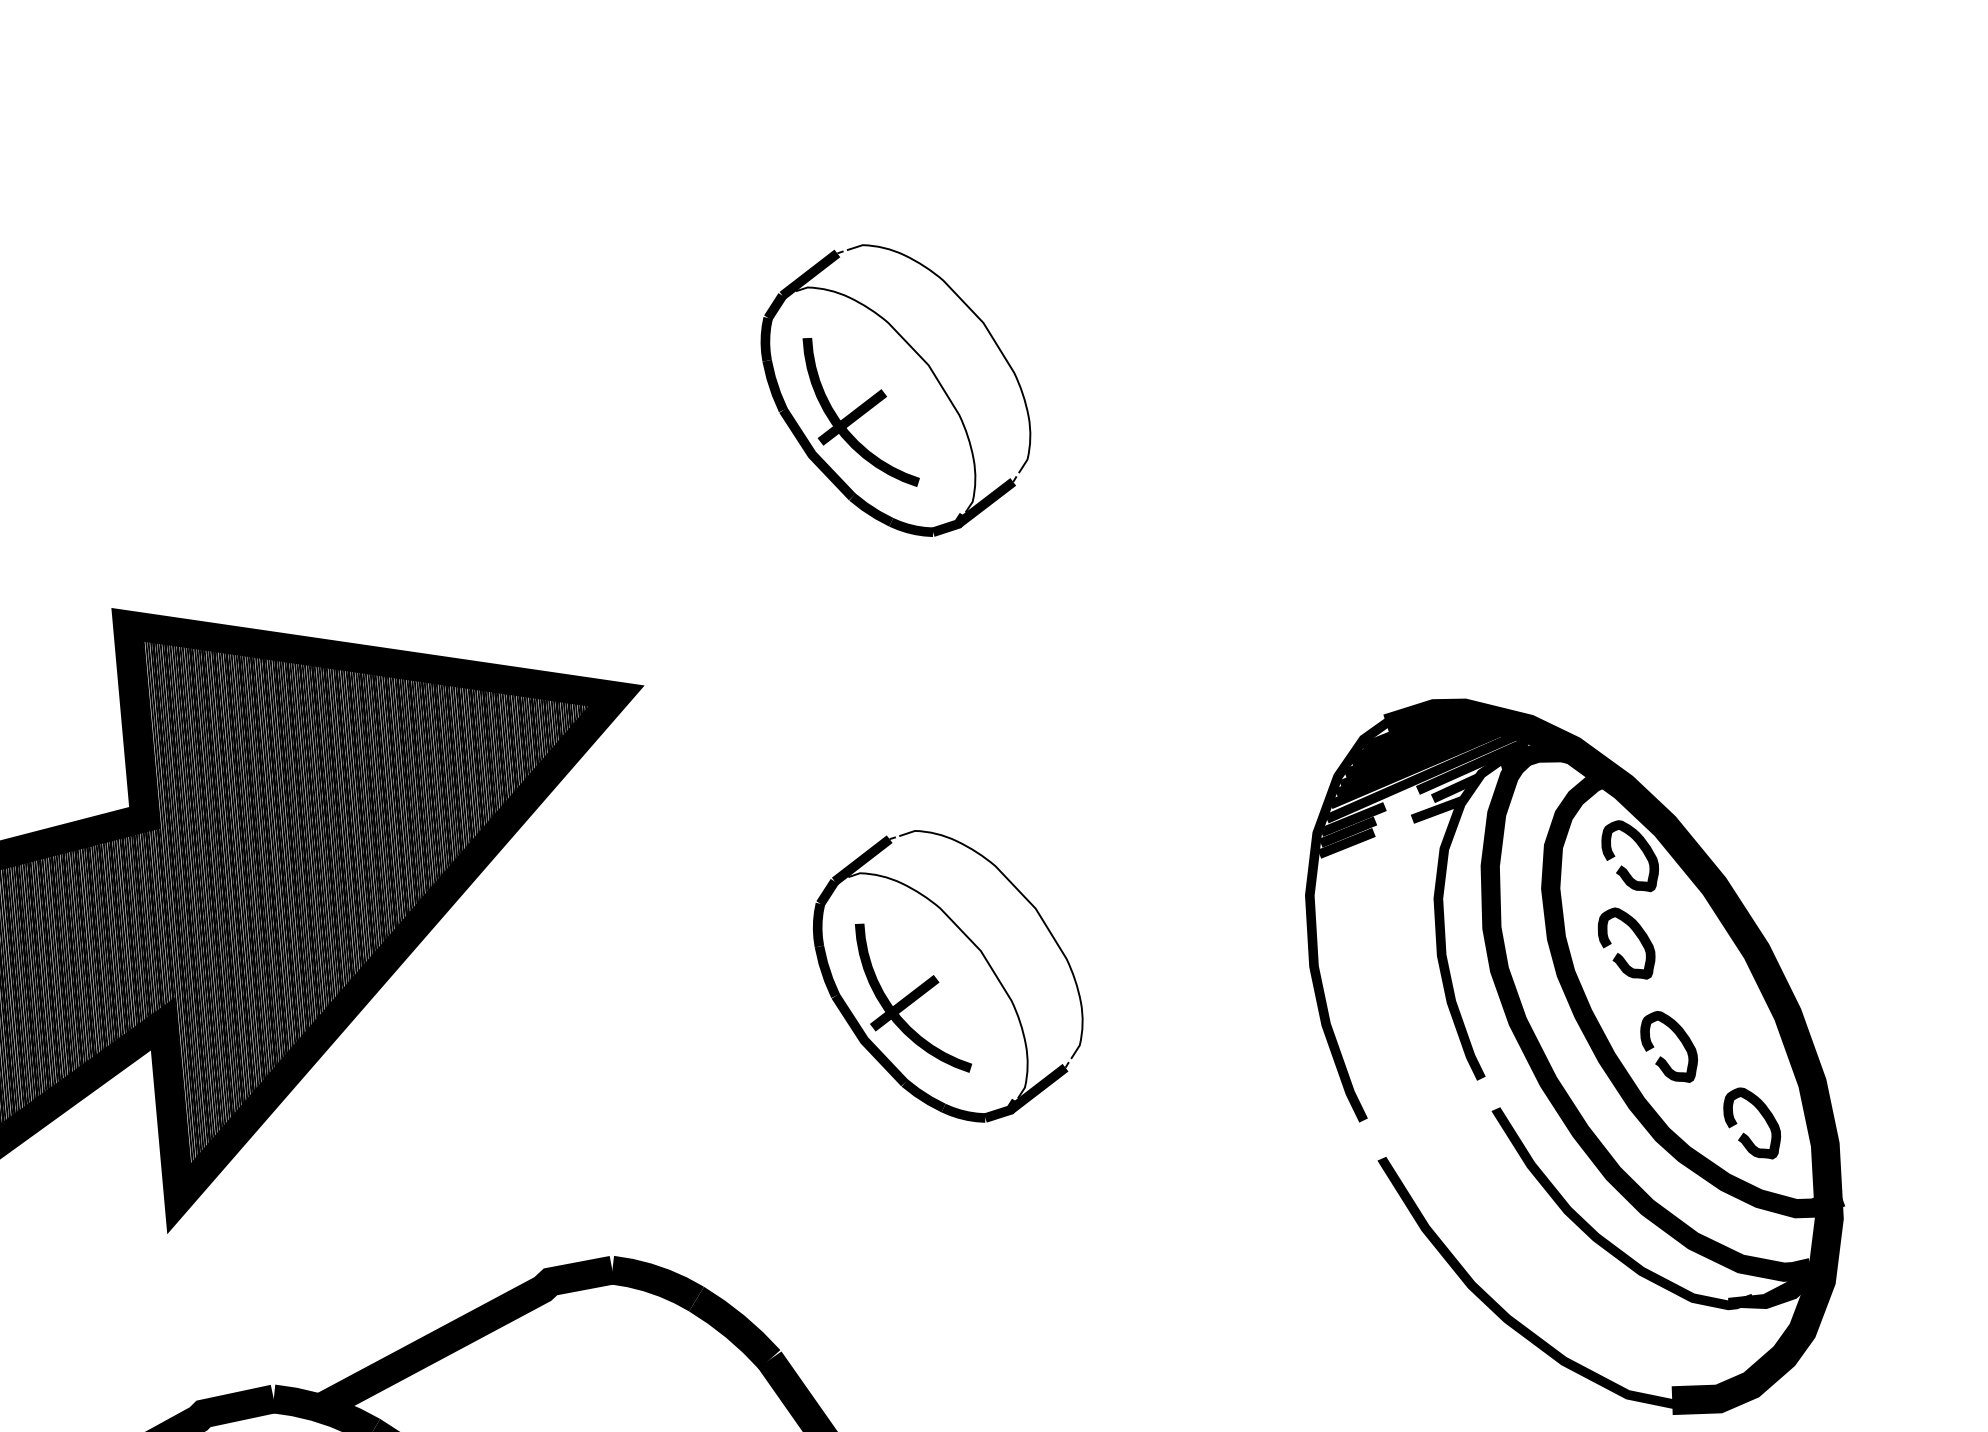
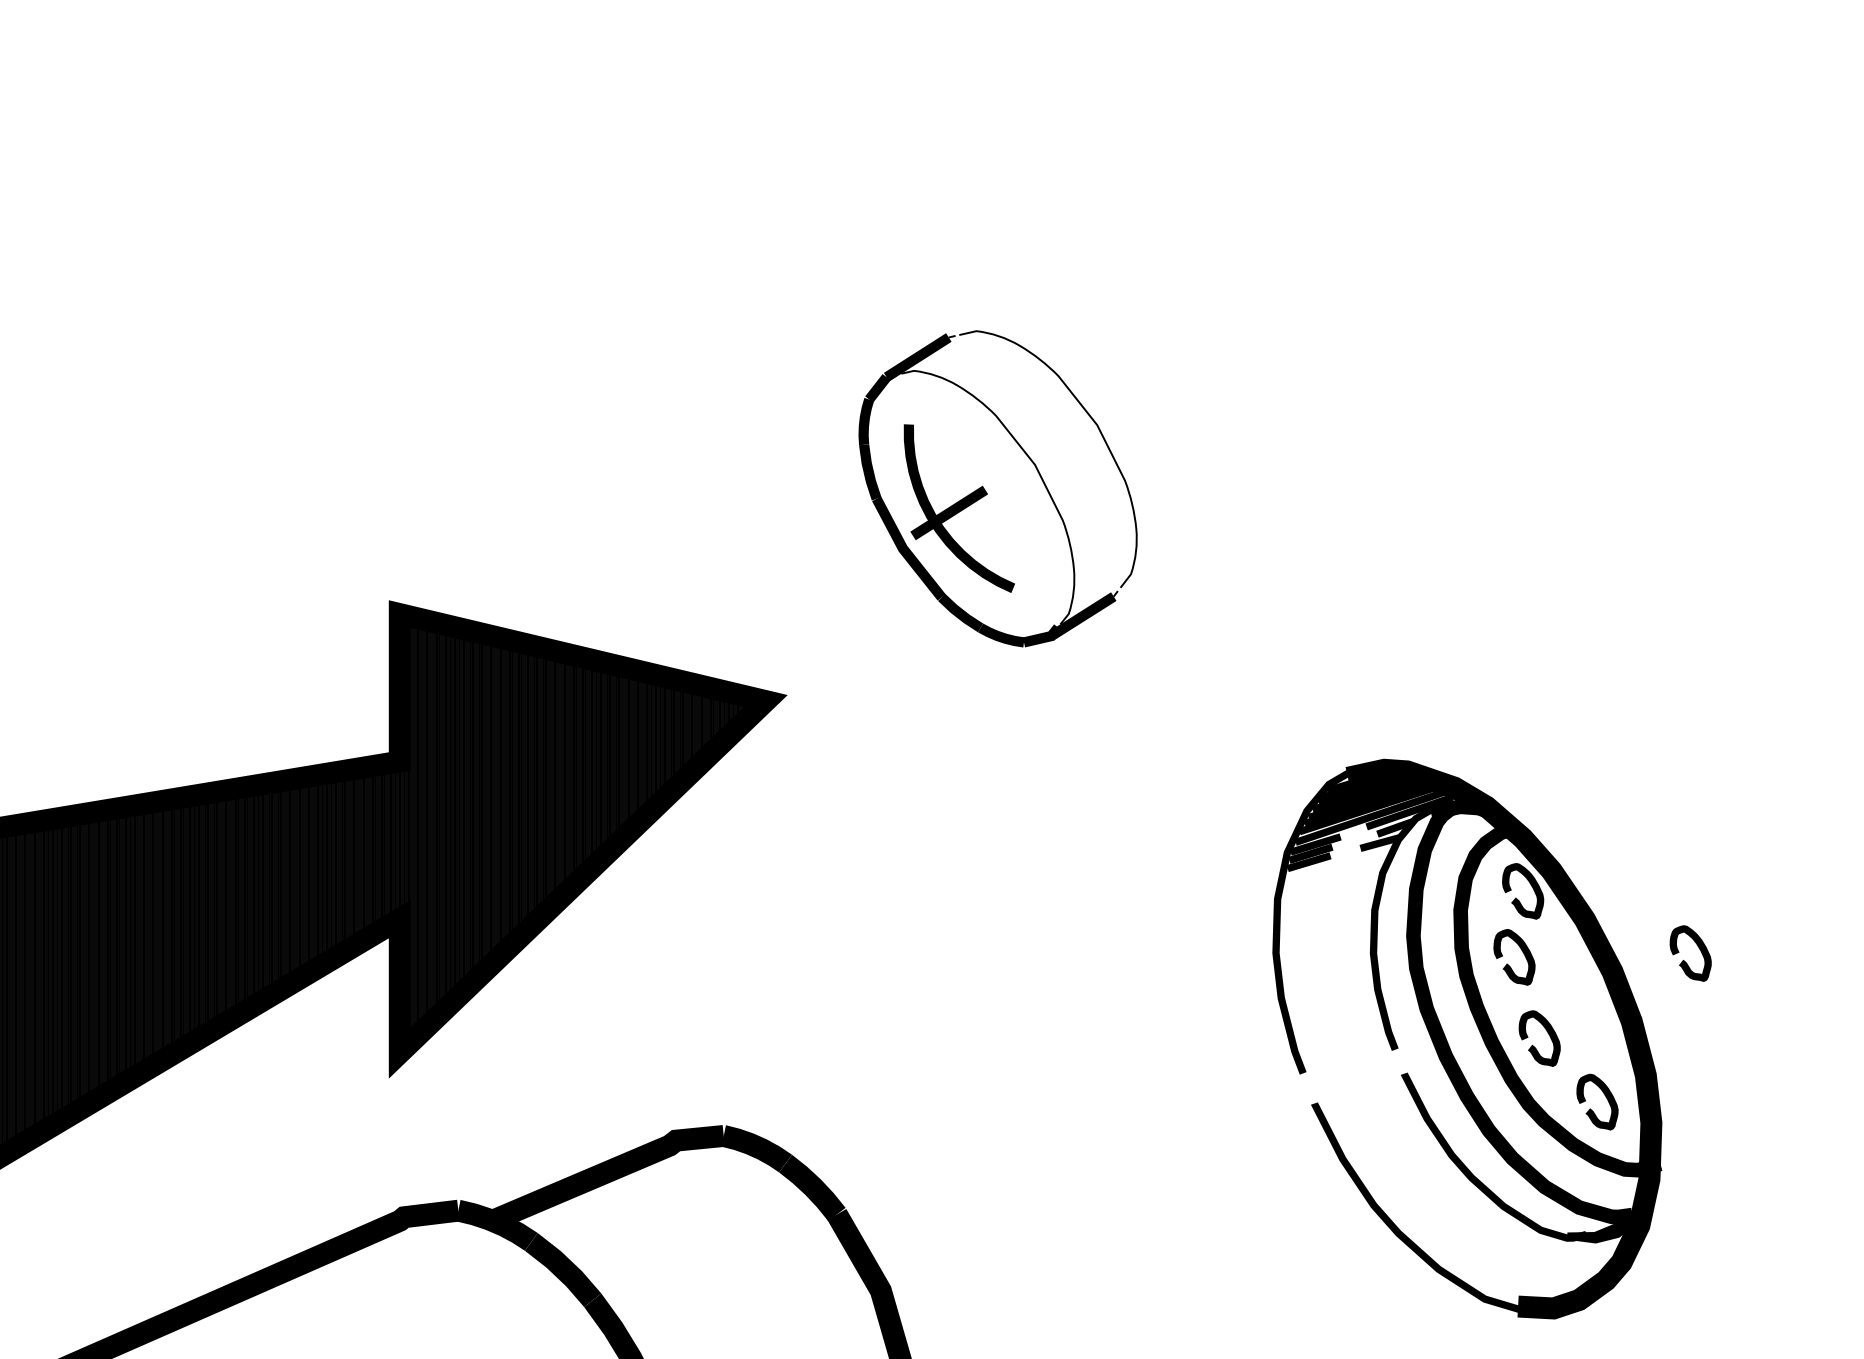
part: (896, 390) -> (998, 488), size x1.4
curve: (1848, 926) -> (1683, 959), added
part: (948, 975) -> (998, 935), removed

